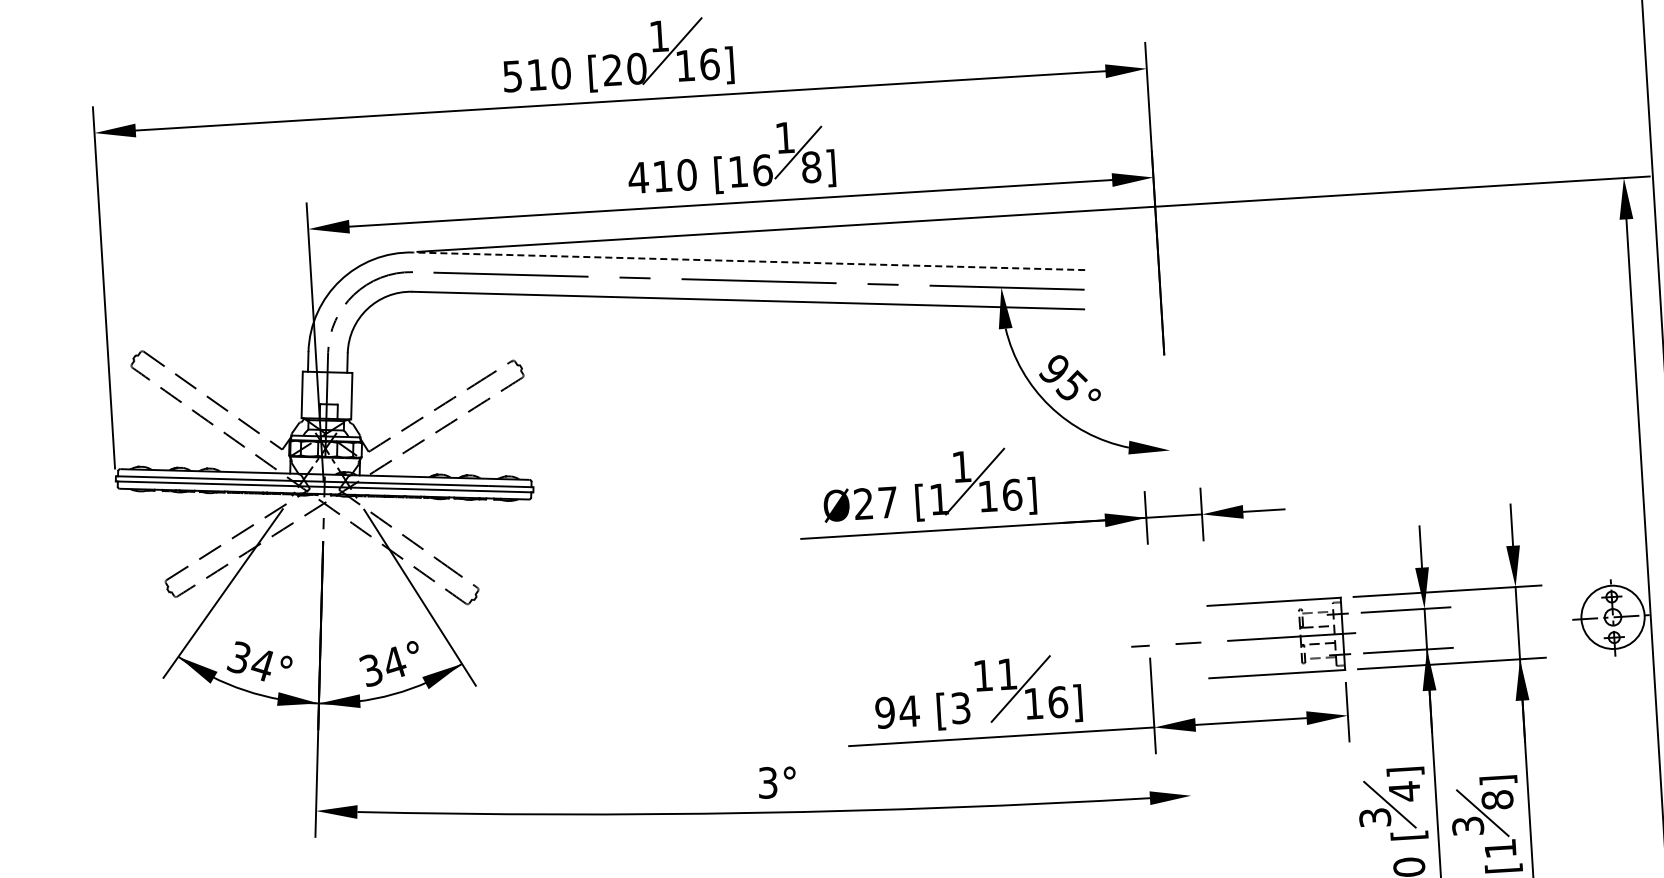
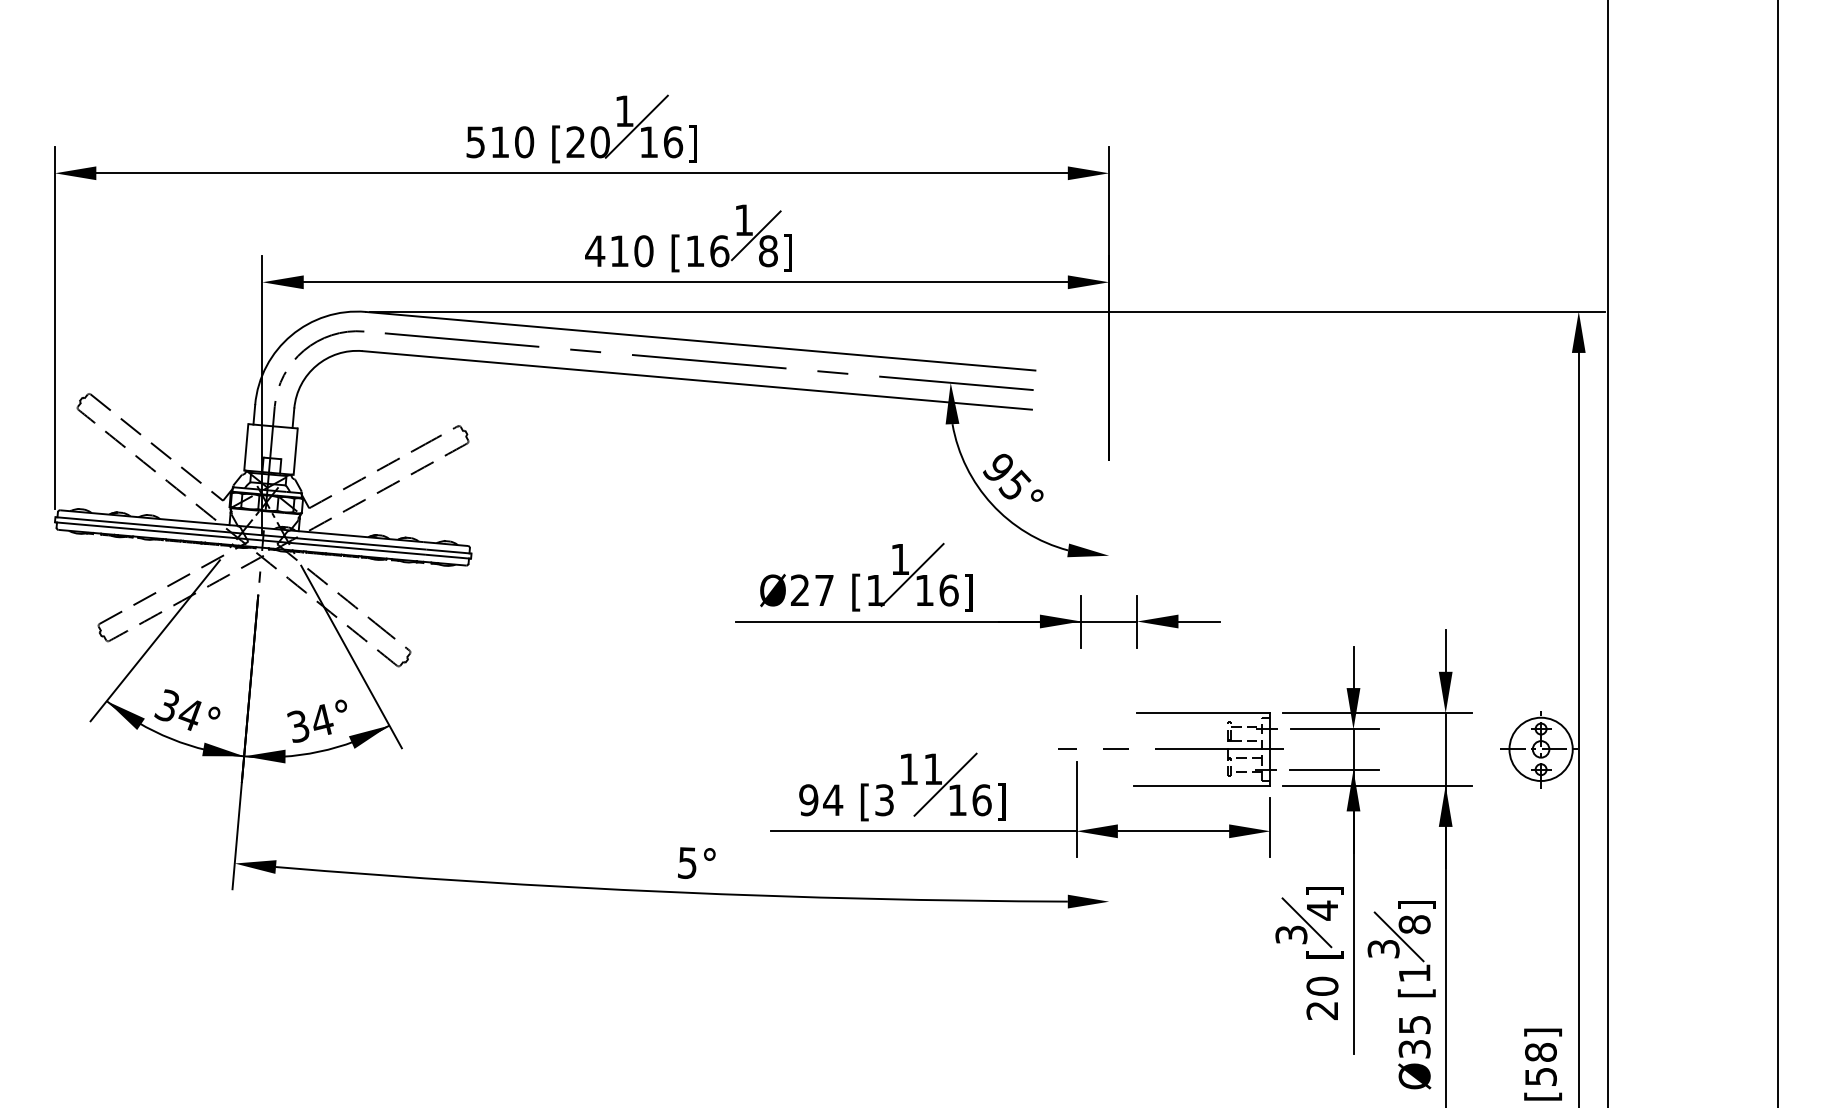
line: (749, 261) -> (700, 341), dashed -> solid
text: (767, 782) -> (687, 862), 3° -> 5°

